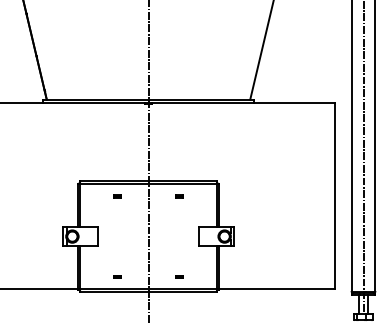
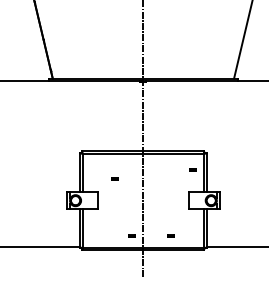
part: (117, 196) -> (114, 179), moved
part: (179, 196) -> (193, 170), moved
part: (117, 276) -> (131, 236), moved

